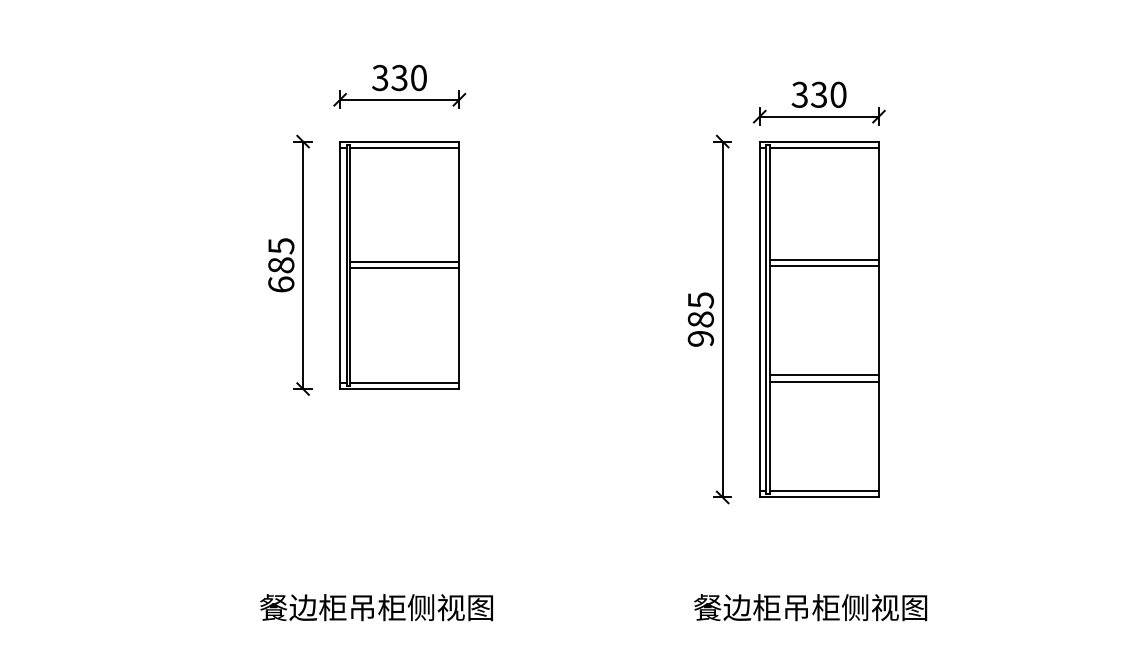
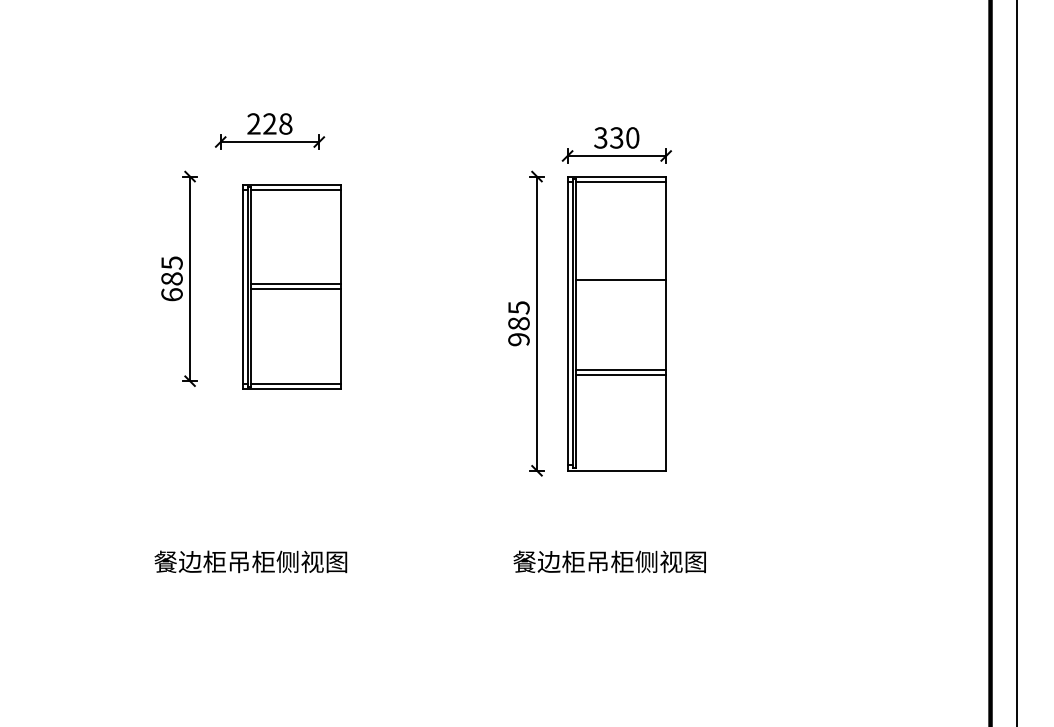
text: (399, 77) -> (269, 123), 330 -> 228
line: (823, 260) -> (620, 274), removed
part: (399, 264) -> (291, 286), moved
line: (823, 491) -> (620, 465), removed

